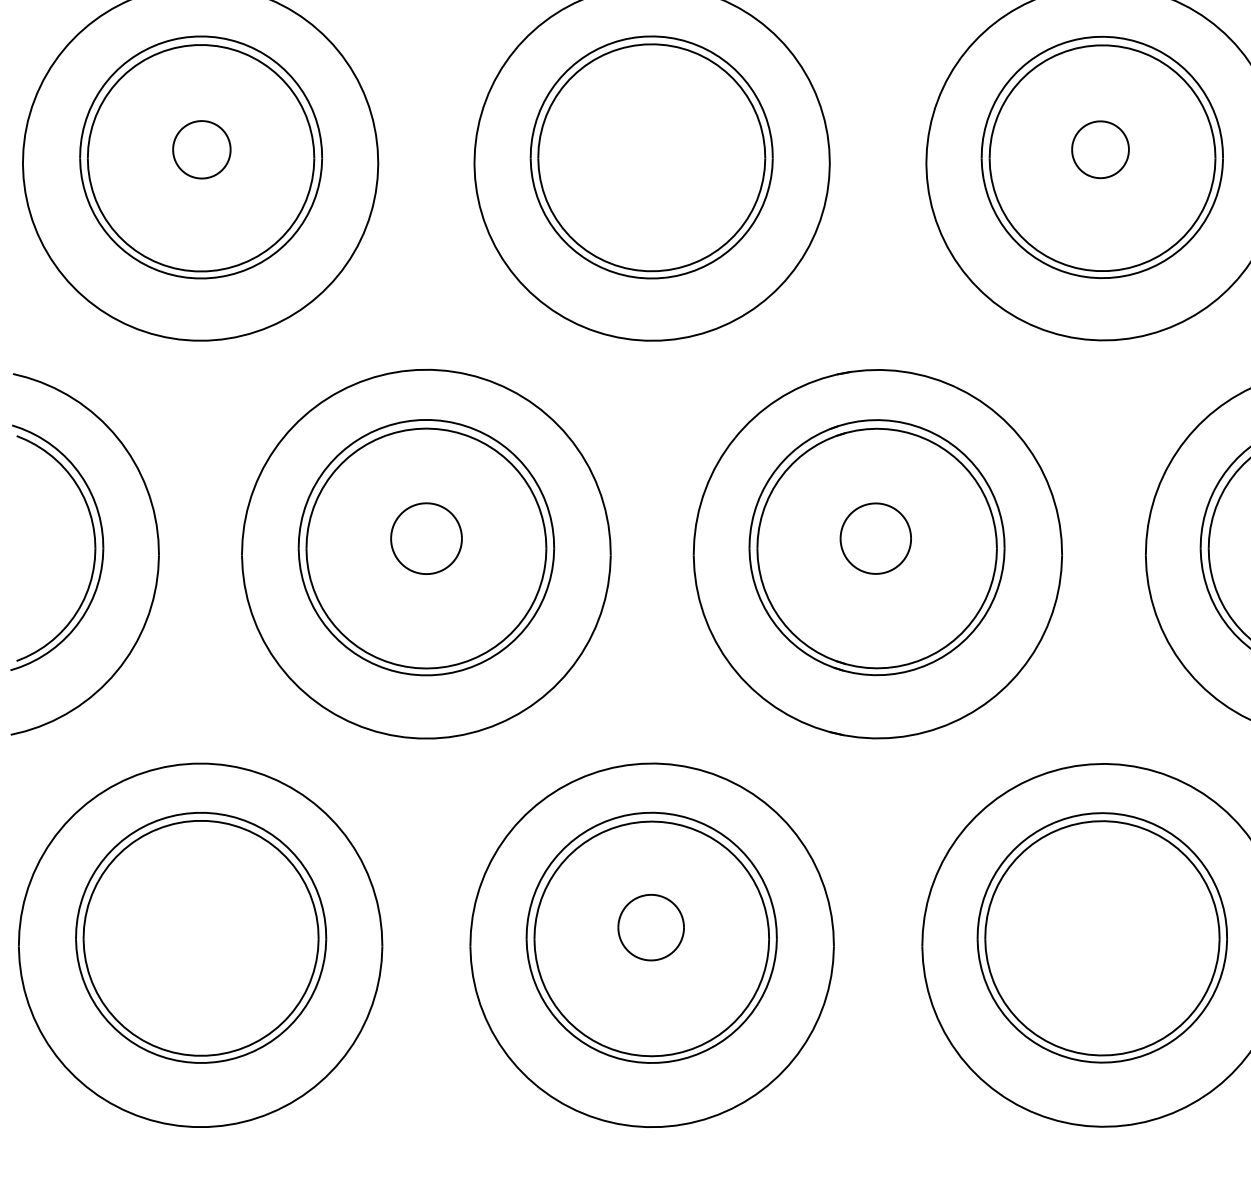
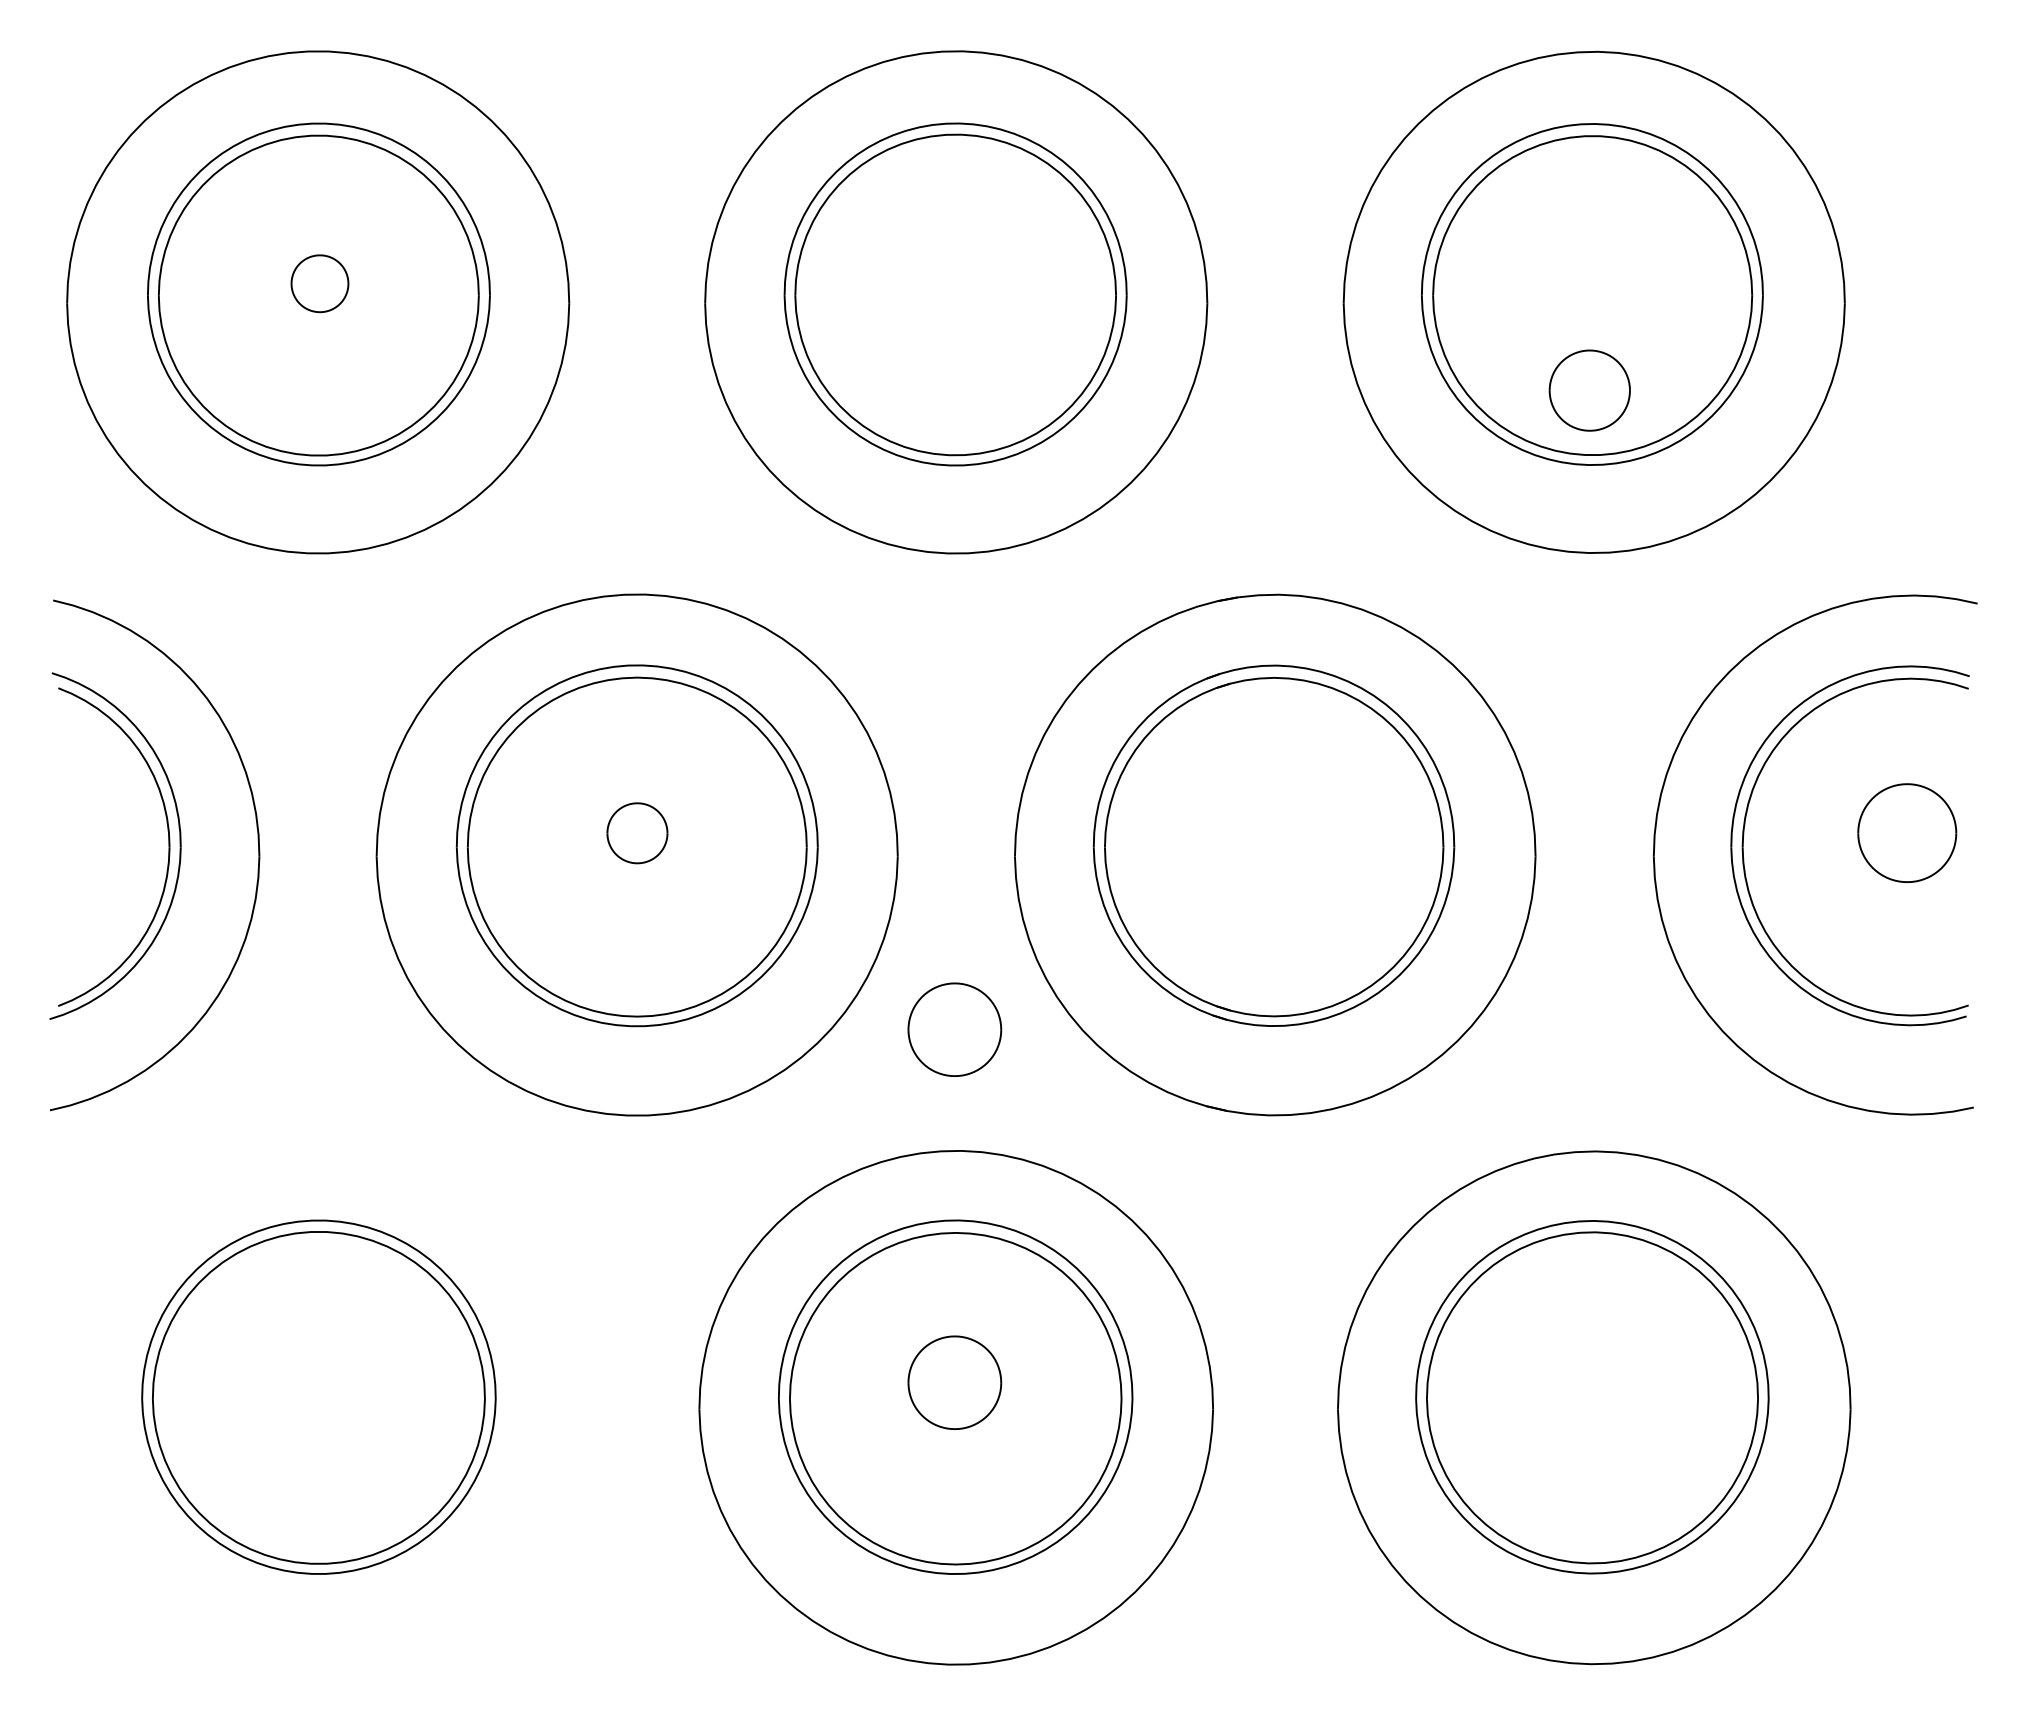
part: (201, 149) -> (319, 283), size x0.7
part: (1100, 149) -> (1589, 390), moved
part: (426, 538) -> (637, 833), size x0.6
part: (875, 538) -> (1271, 832), removed
part: (650, 677) -> (954, 1029), added
part: (200, 945) -> (317, 1407), removed

